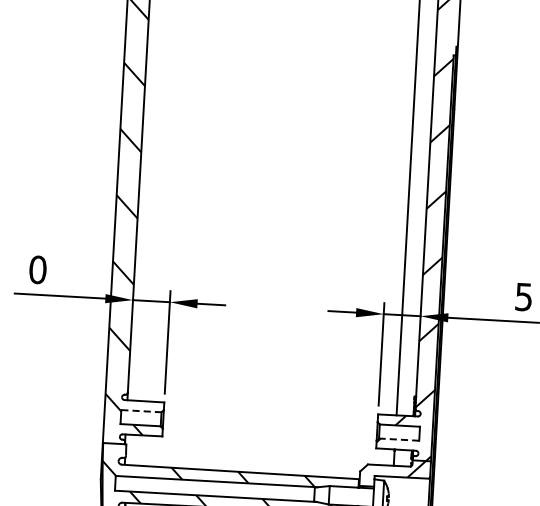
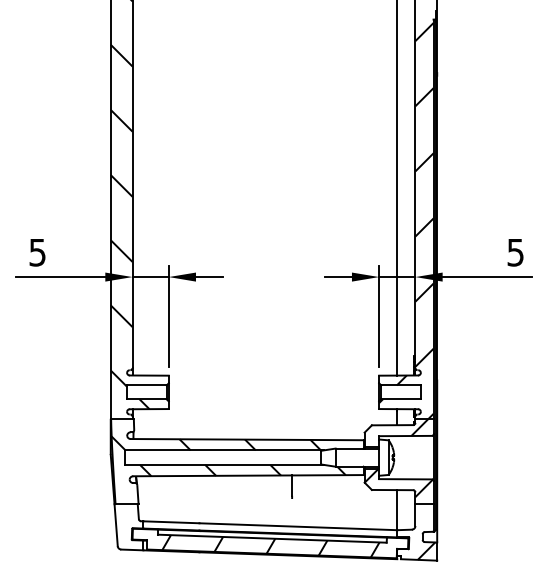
text: (37, 269) -> (37, 252), 0 -> 5
line: (141, 411) -> (146, 385), dashed -> solid
line: (399, 439) -> (401, 399), dashed -> solid

